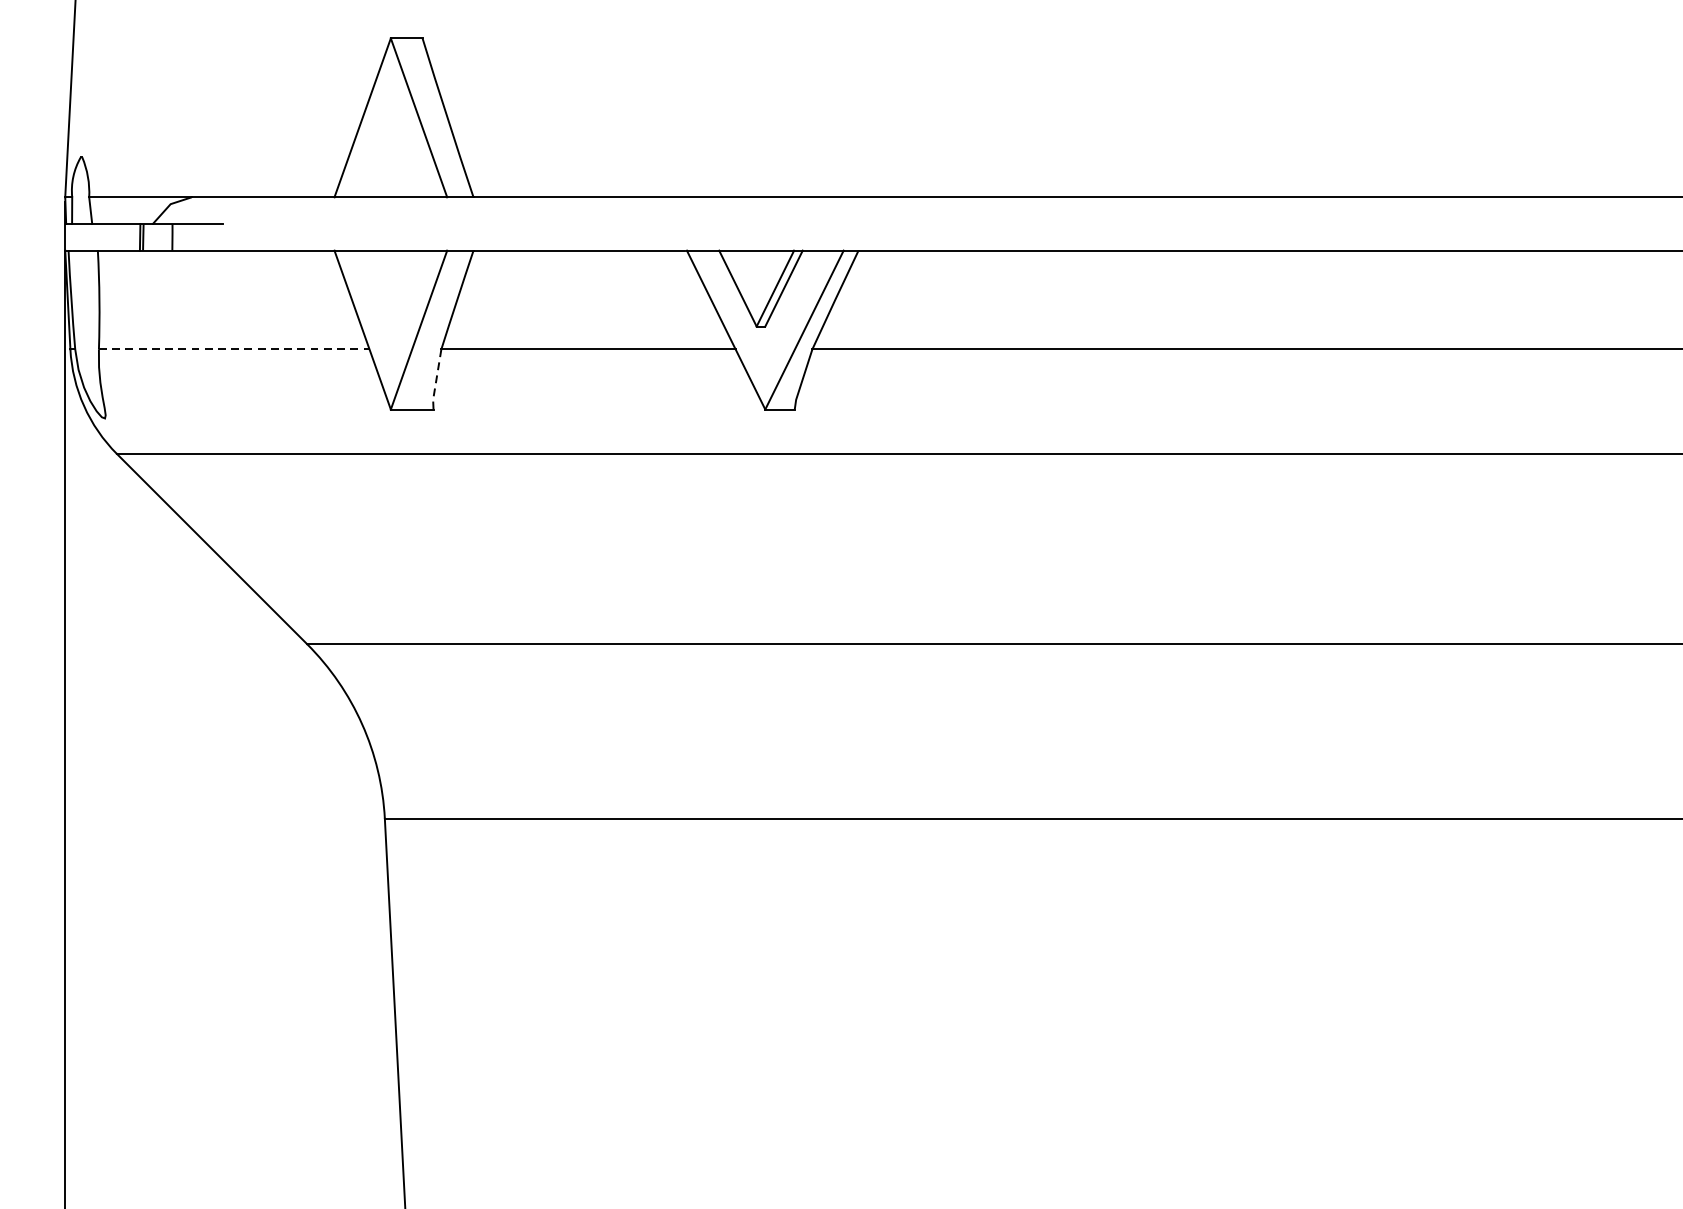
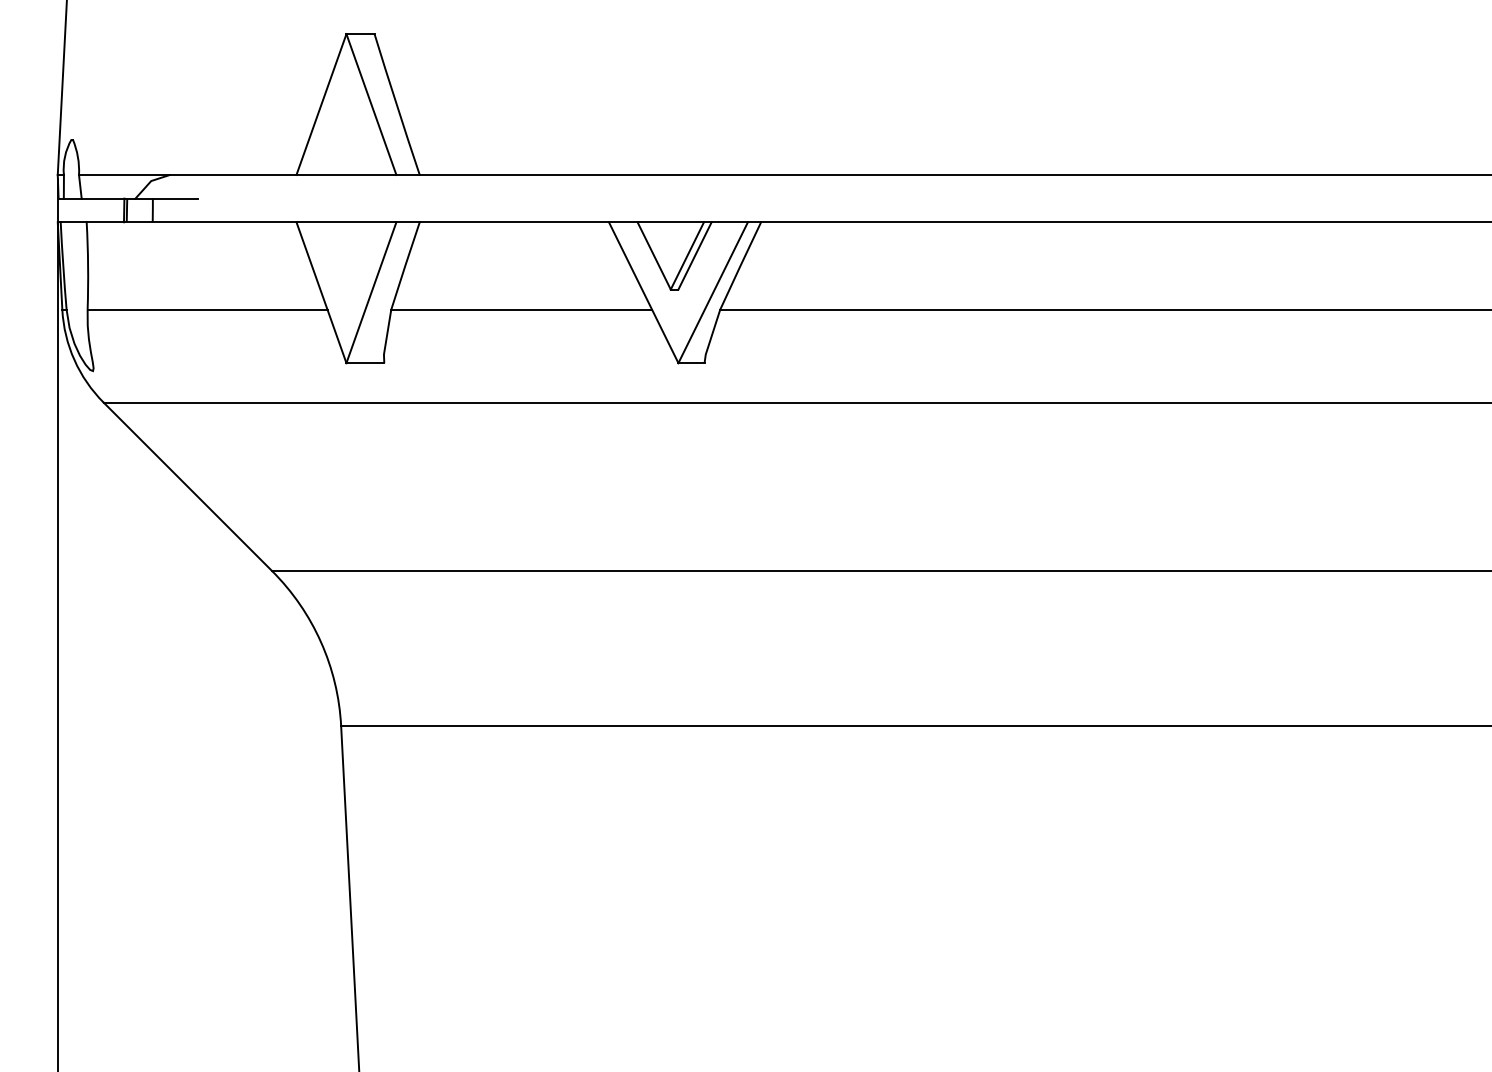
line: (234, 349) -> (207, 309), dashed -> solid
line: (436, 380) -> (386, 337), dashed -> solid

